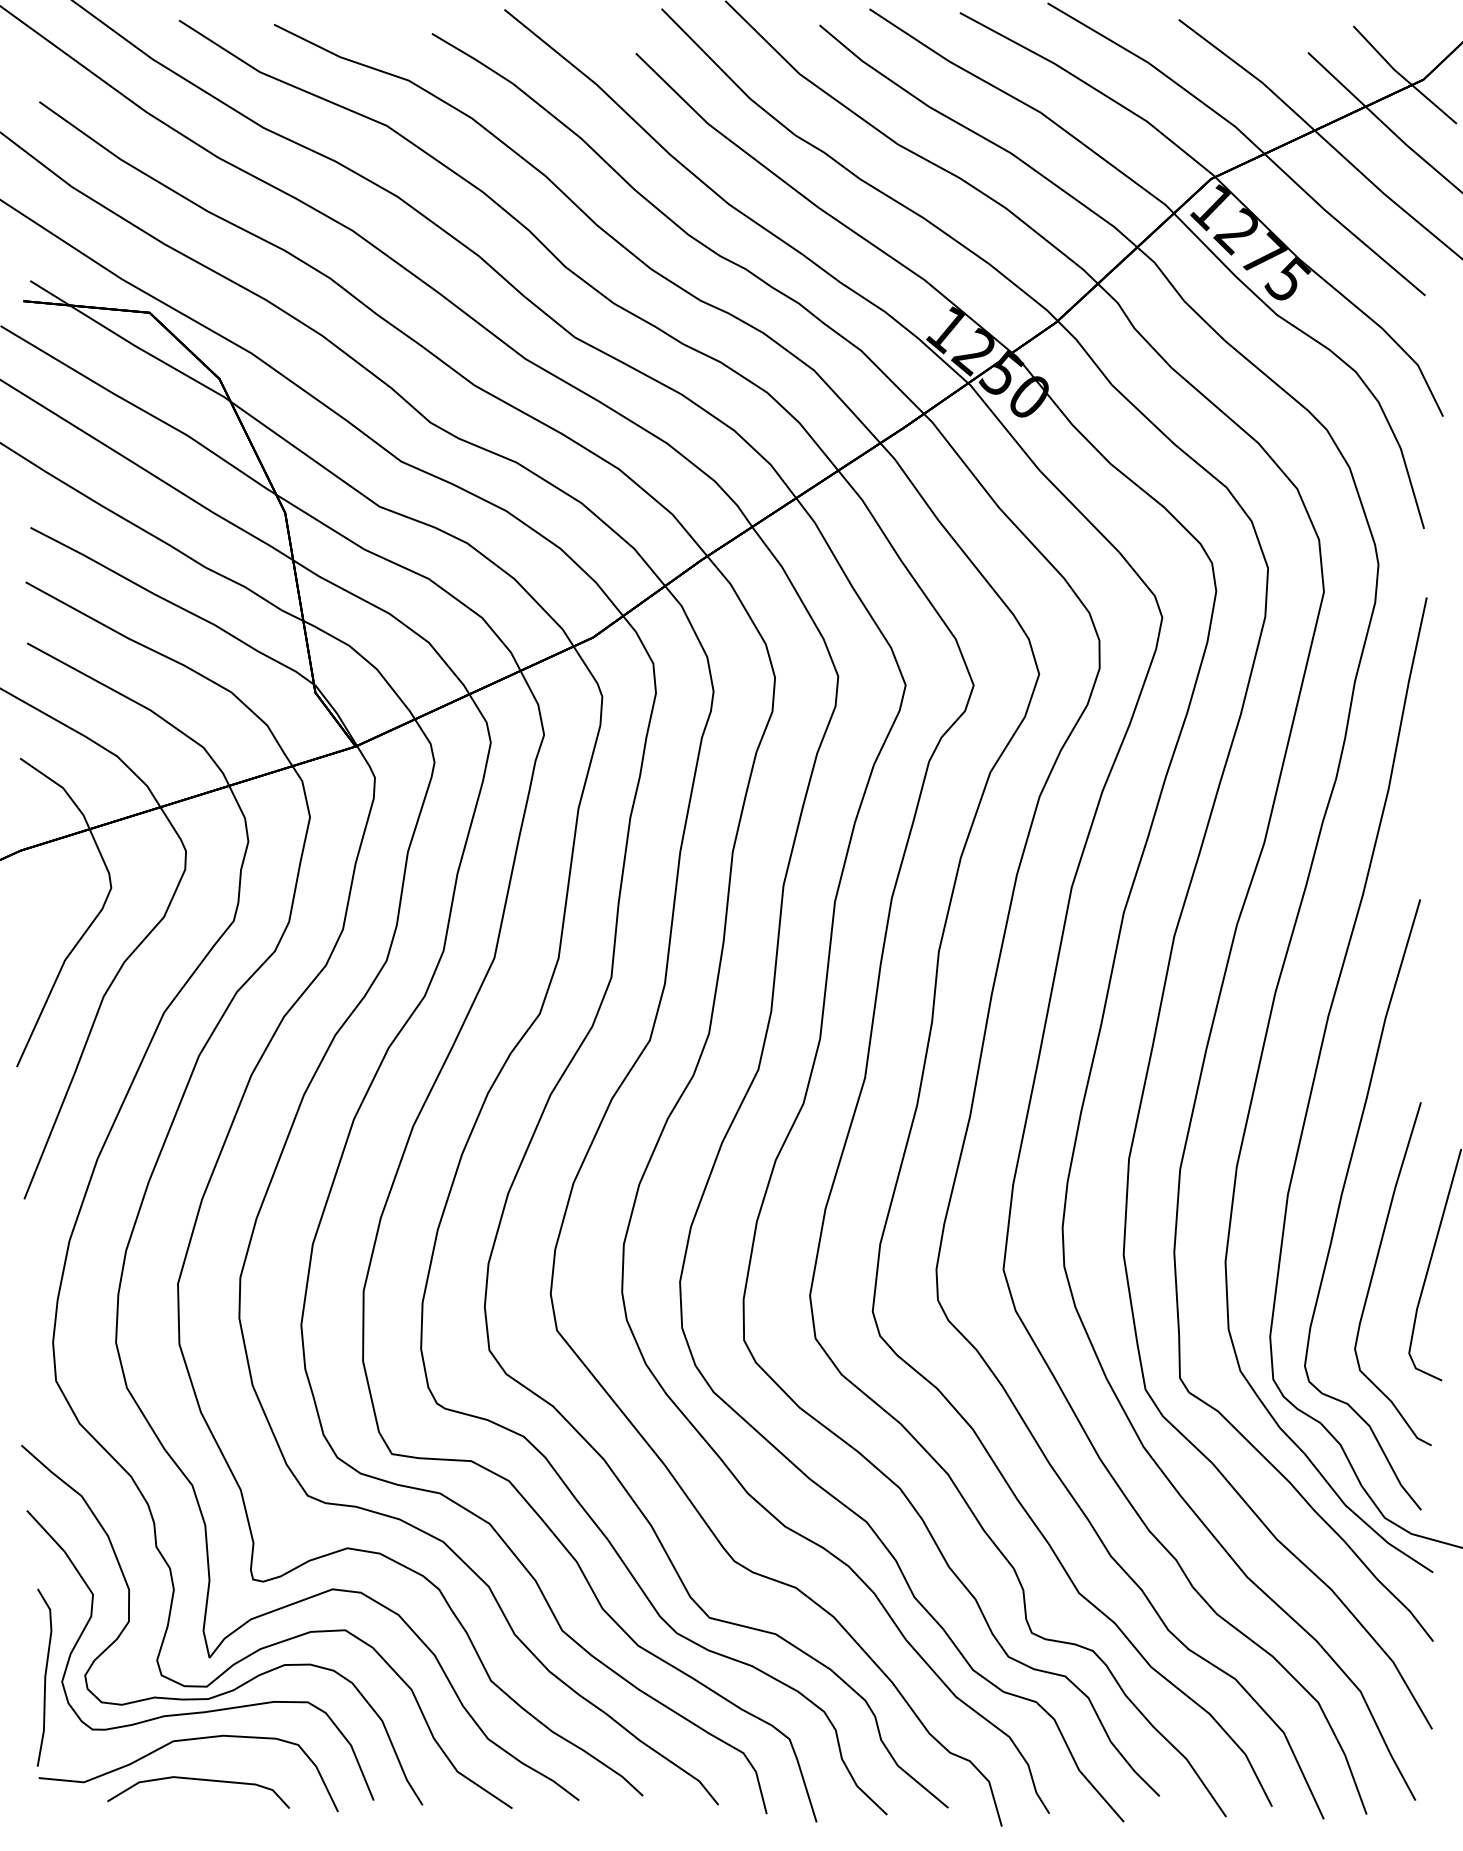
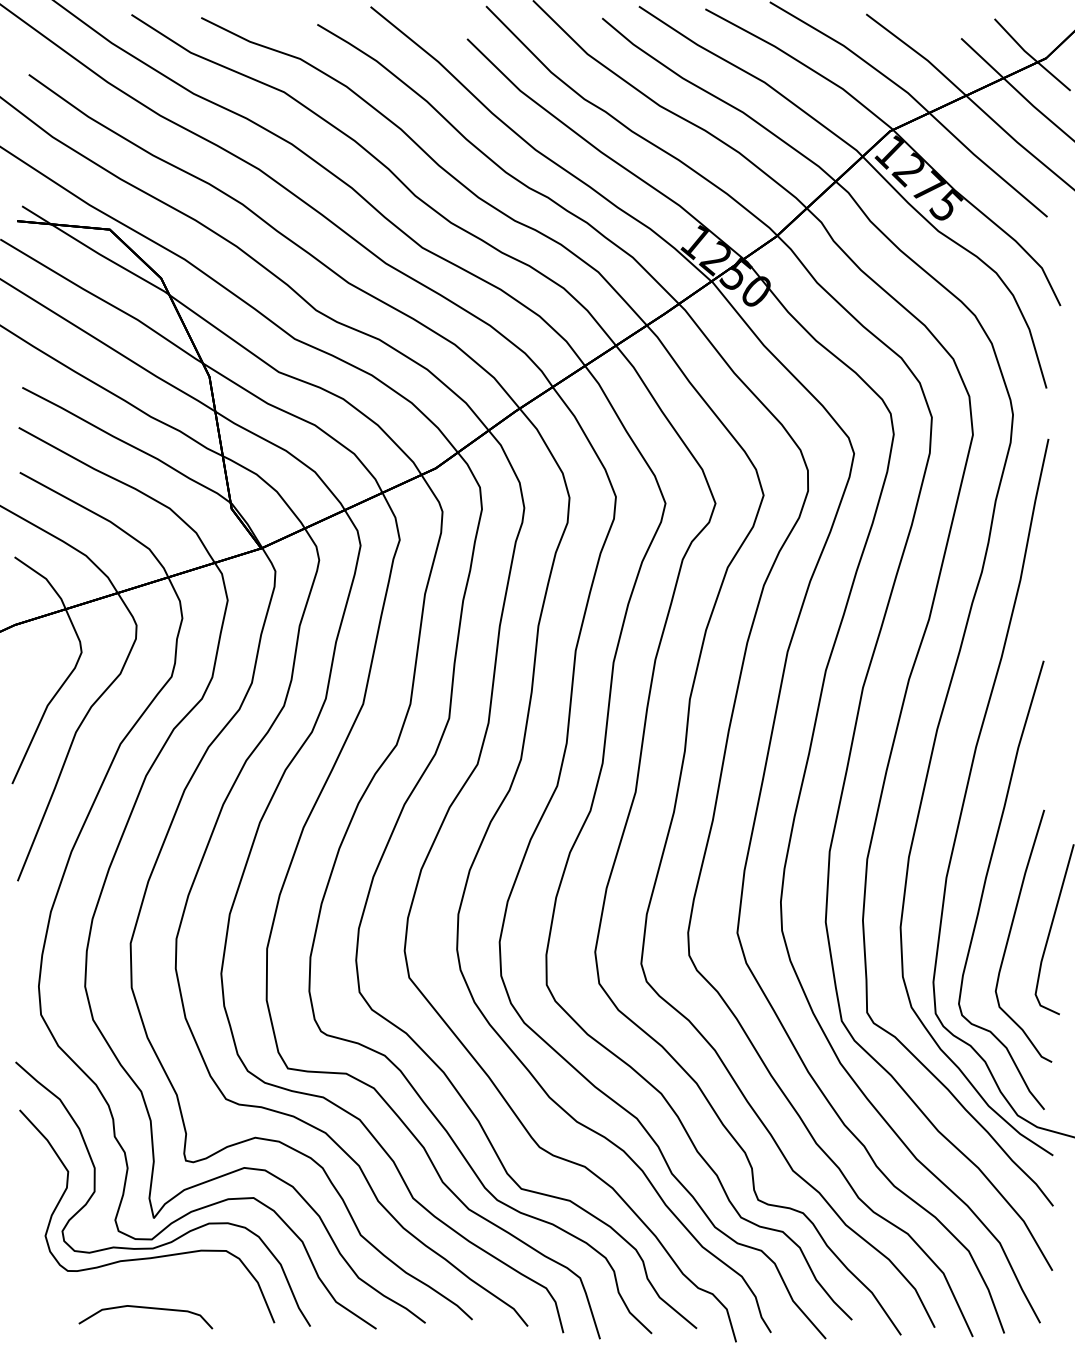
part: (195, 1737) -> (143, 1276), removed

